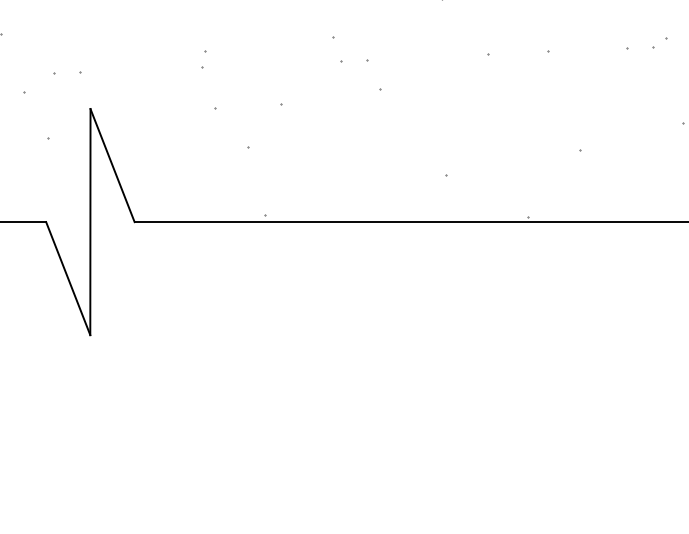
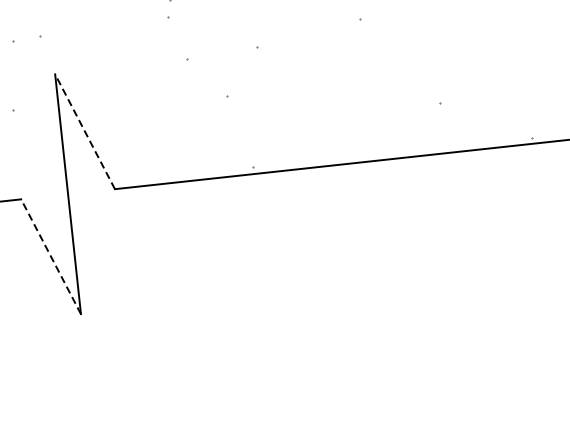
line: (112, 165) -> (84, 131), solid -> dashed
line: (68, 278) -> (51, 256), solid -> dashed

